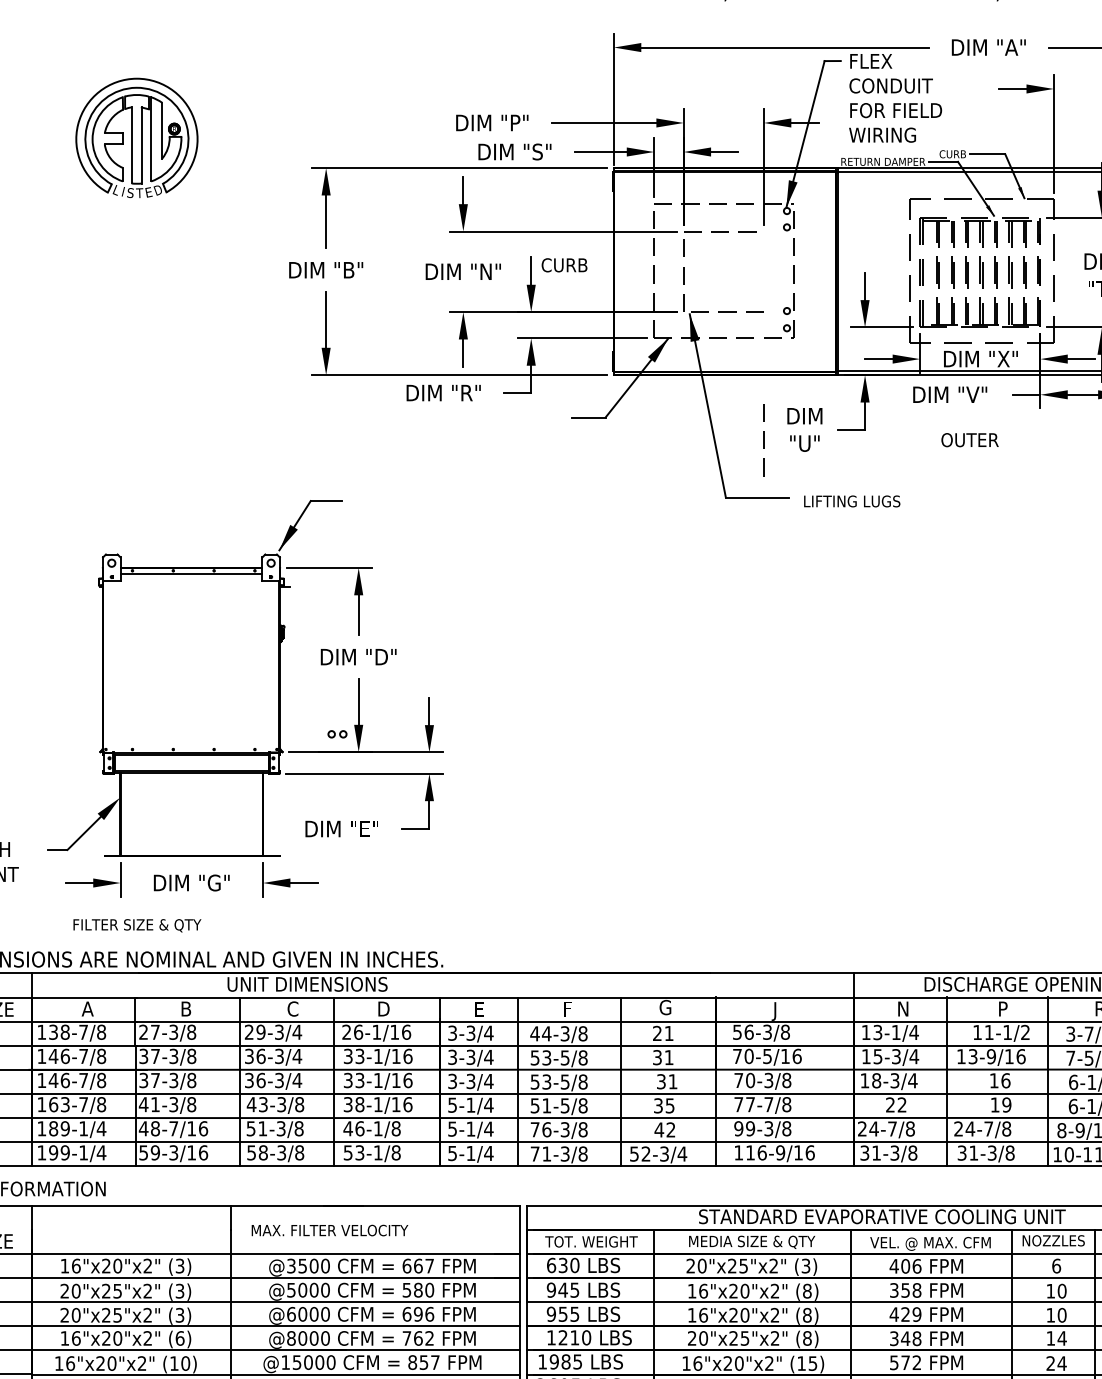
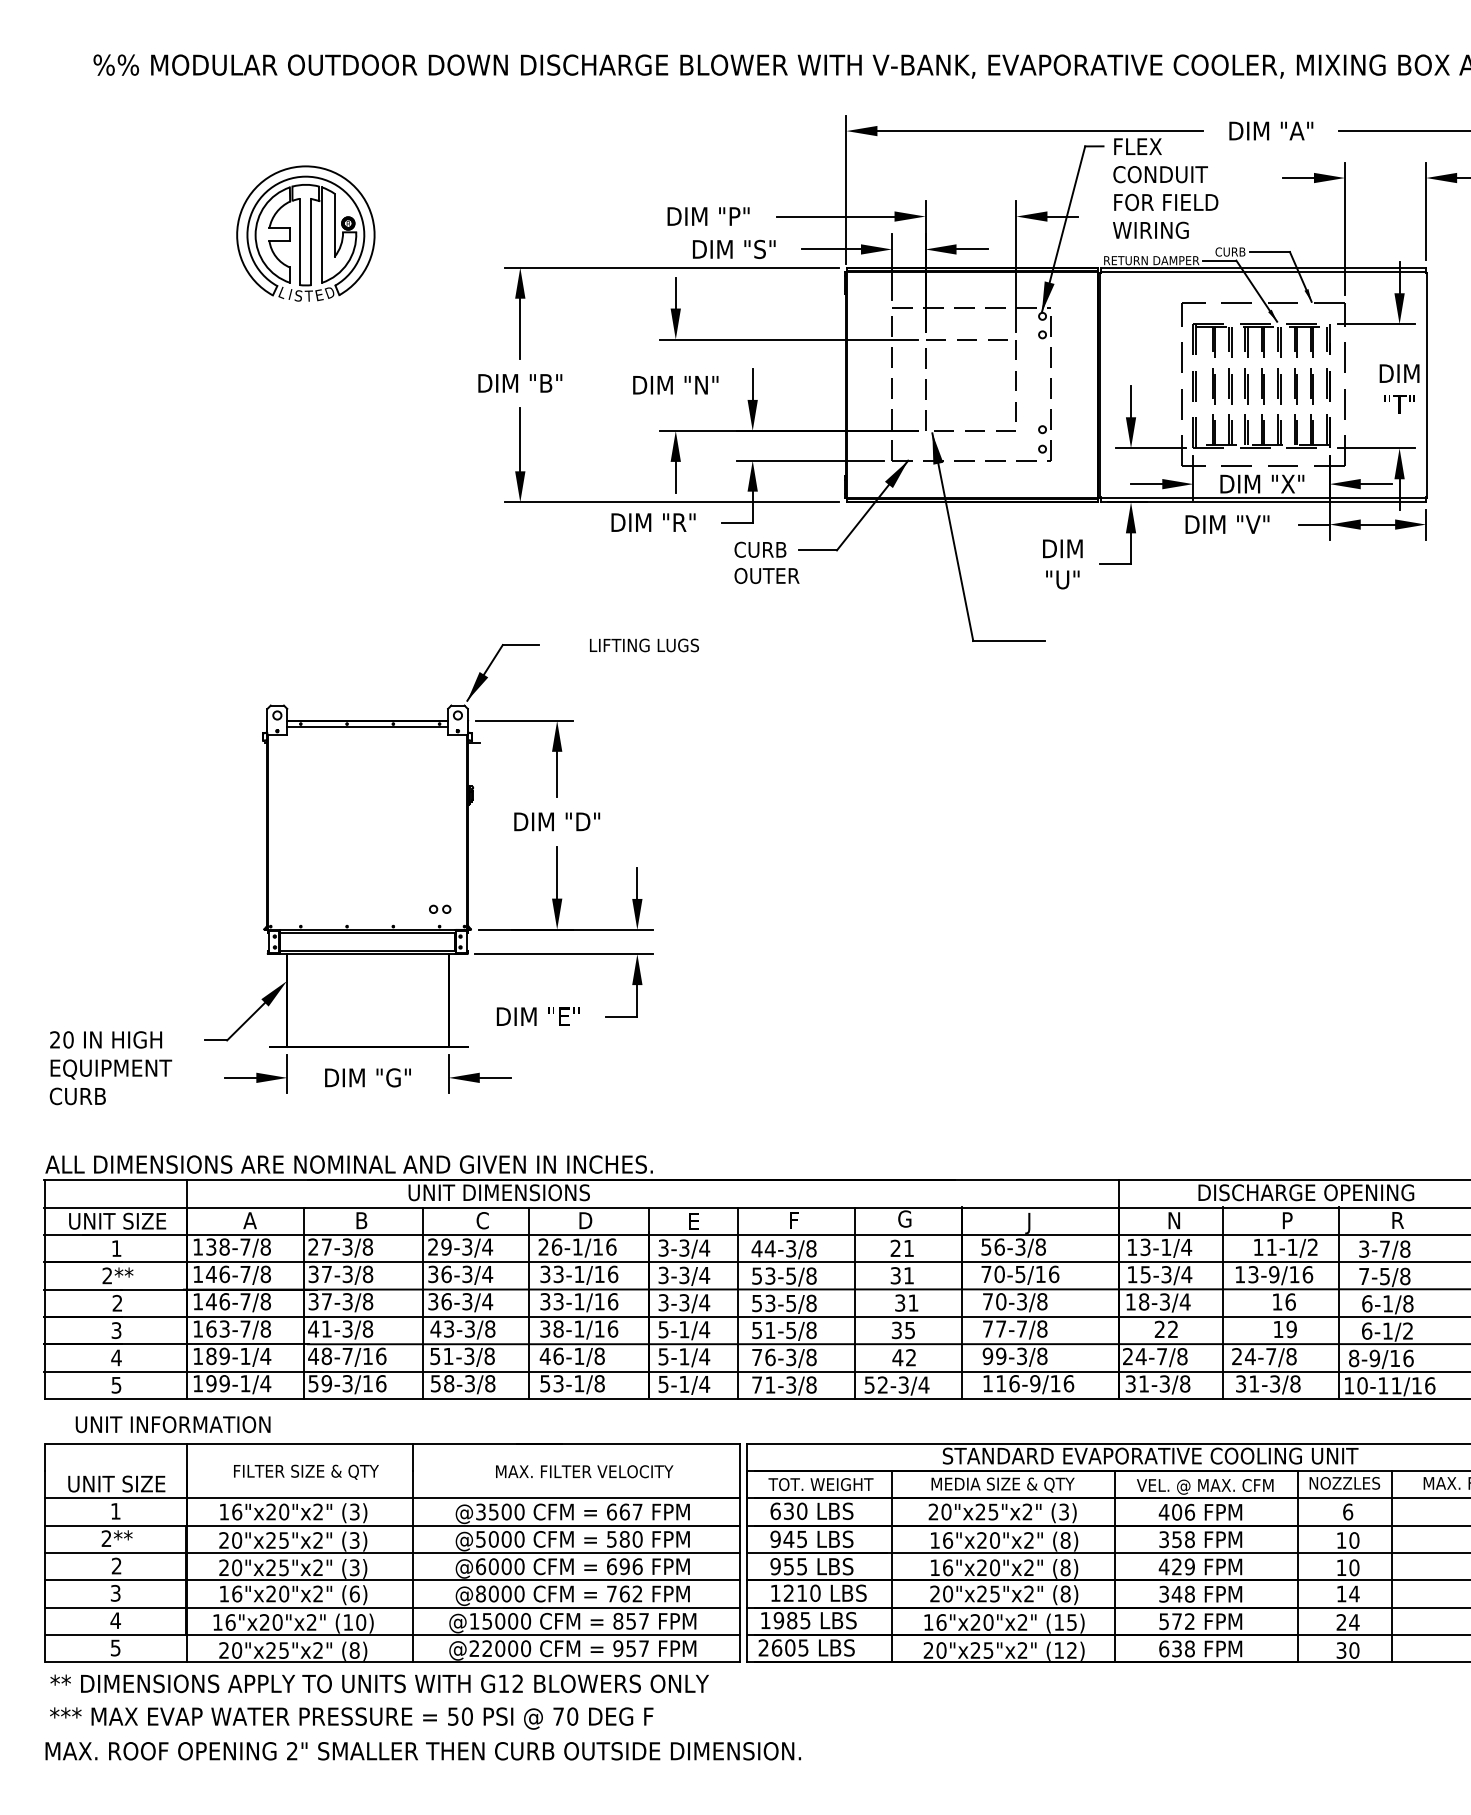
text: (564, 265) -> (760, 549), moved
line: (763, 439) -> (1015, 380), moved
text: (969, 439) -> (766, 575), moved
text: (852, 501) -> (644, 645), moved
part: (337, 733) -> (440, 908), moved
text: (137, 925) -> (306, 1471), moved
text: (329, 1230) -> (584, 1471), moved

